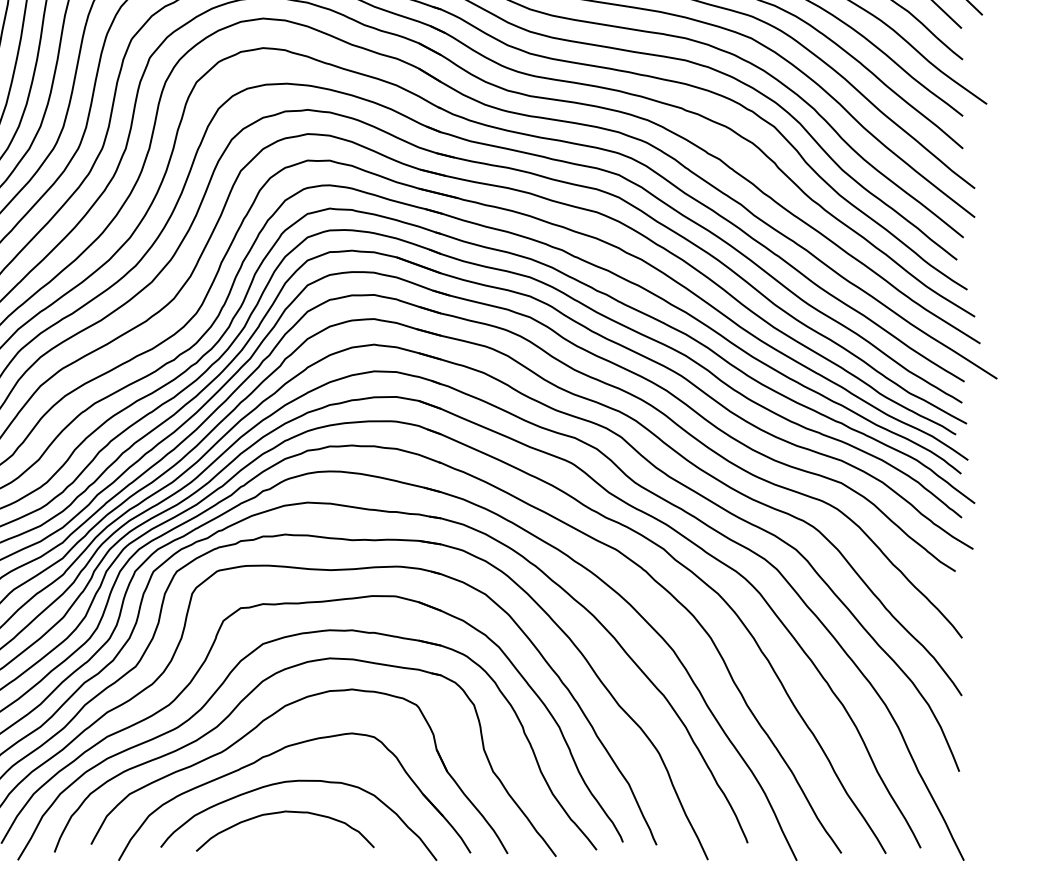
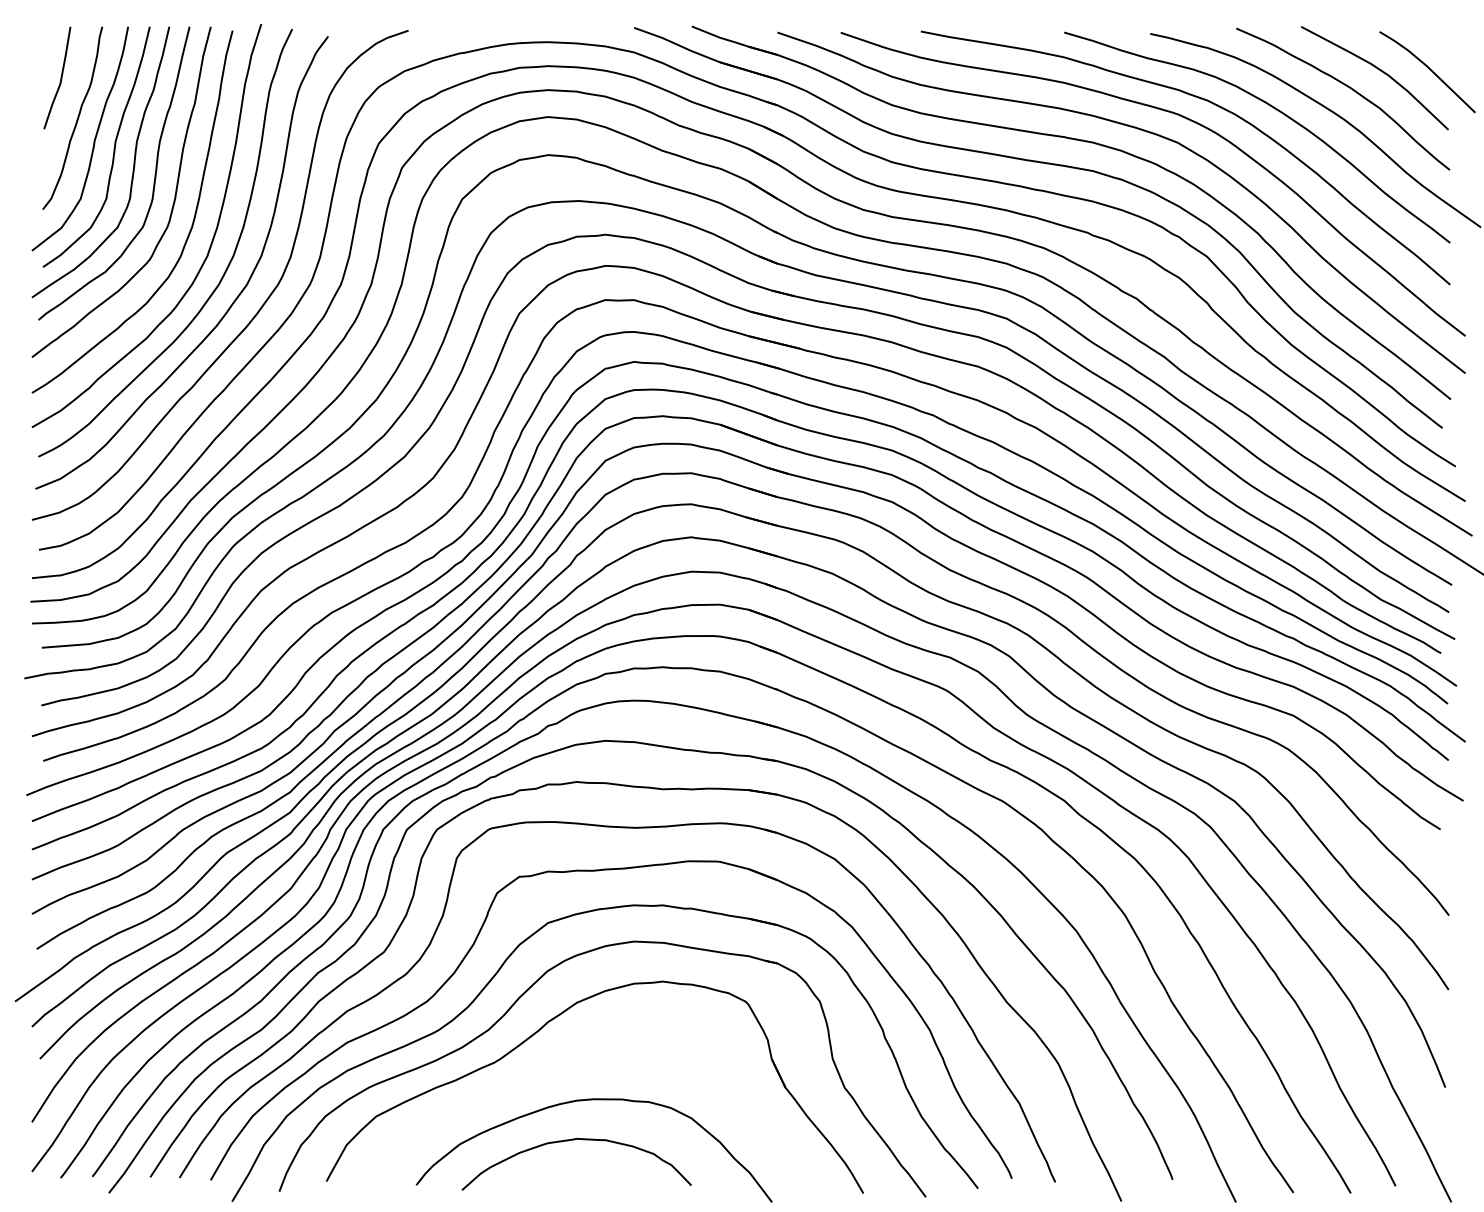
part: (272, 754) -> (560, 1065), removed

